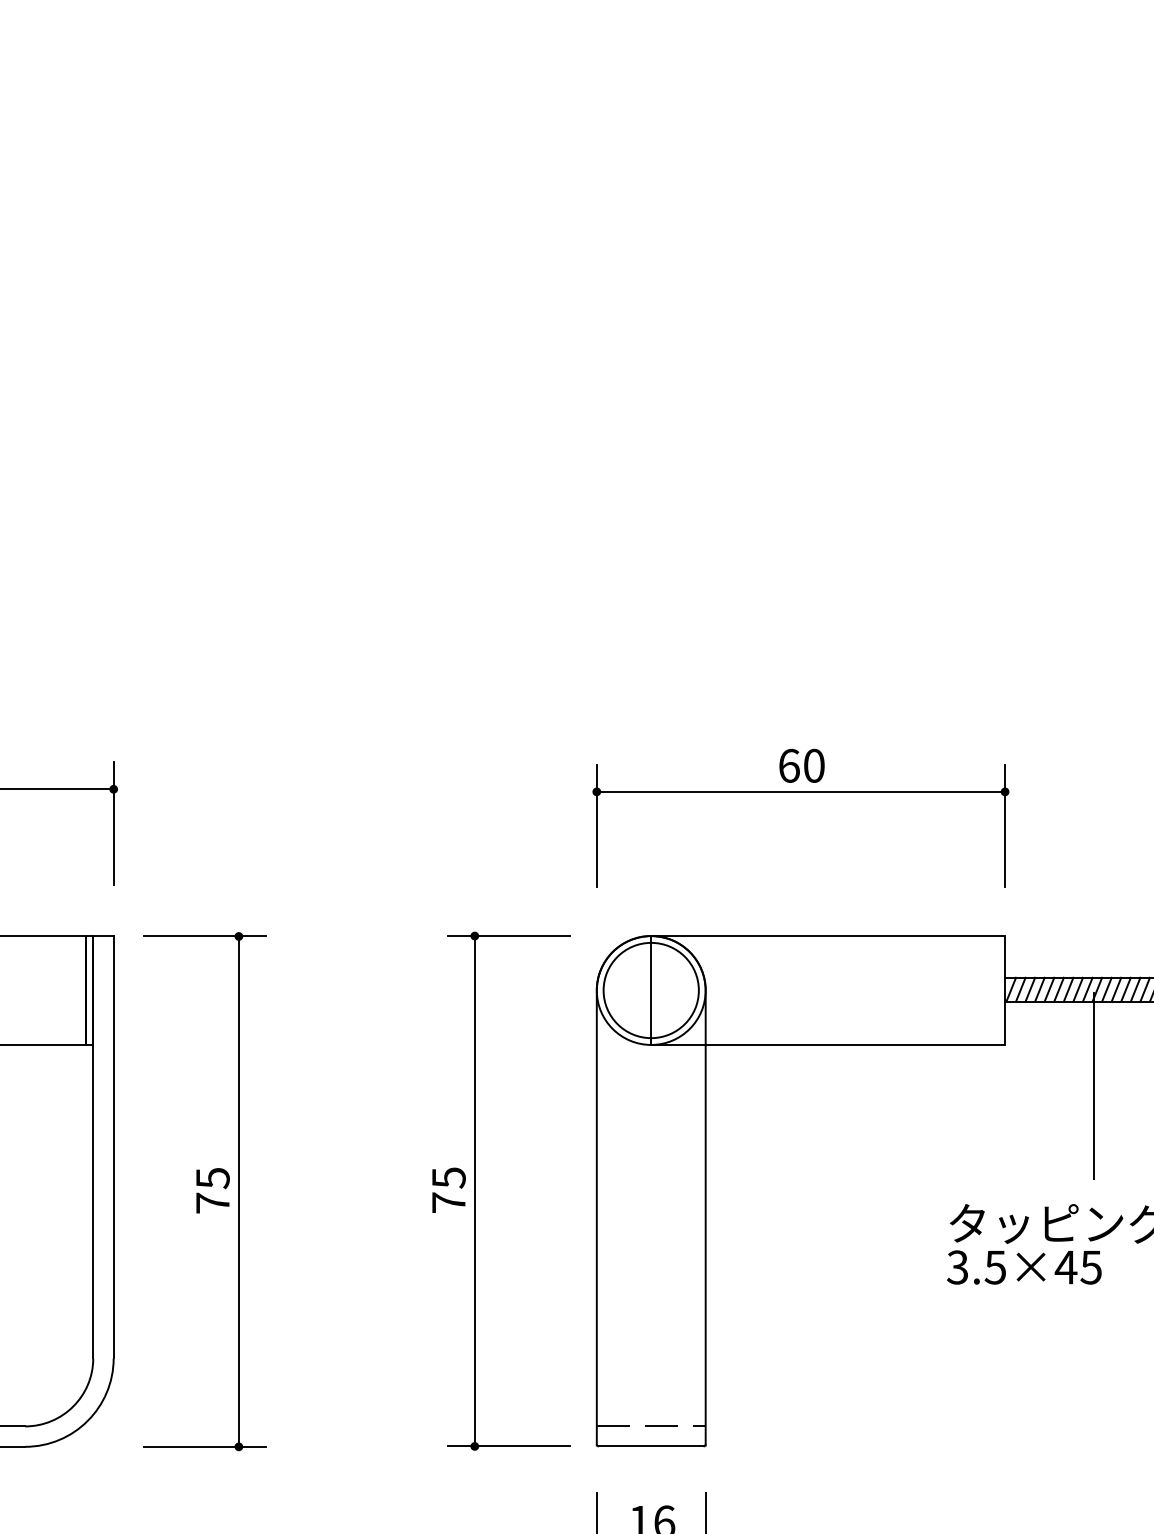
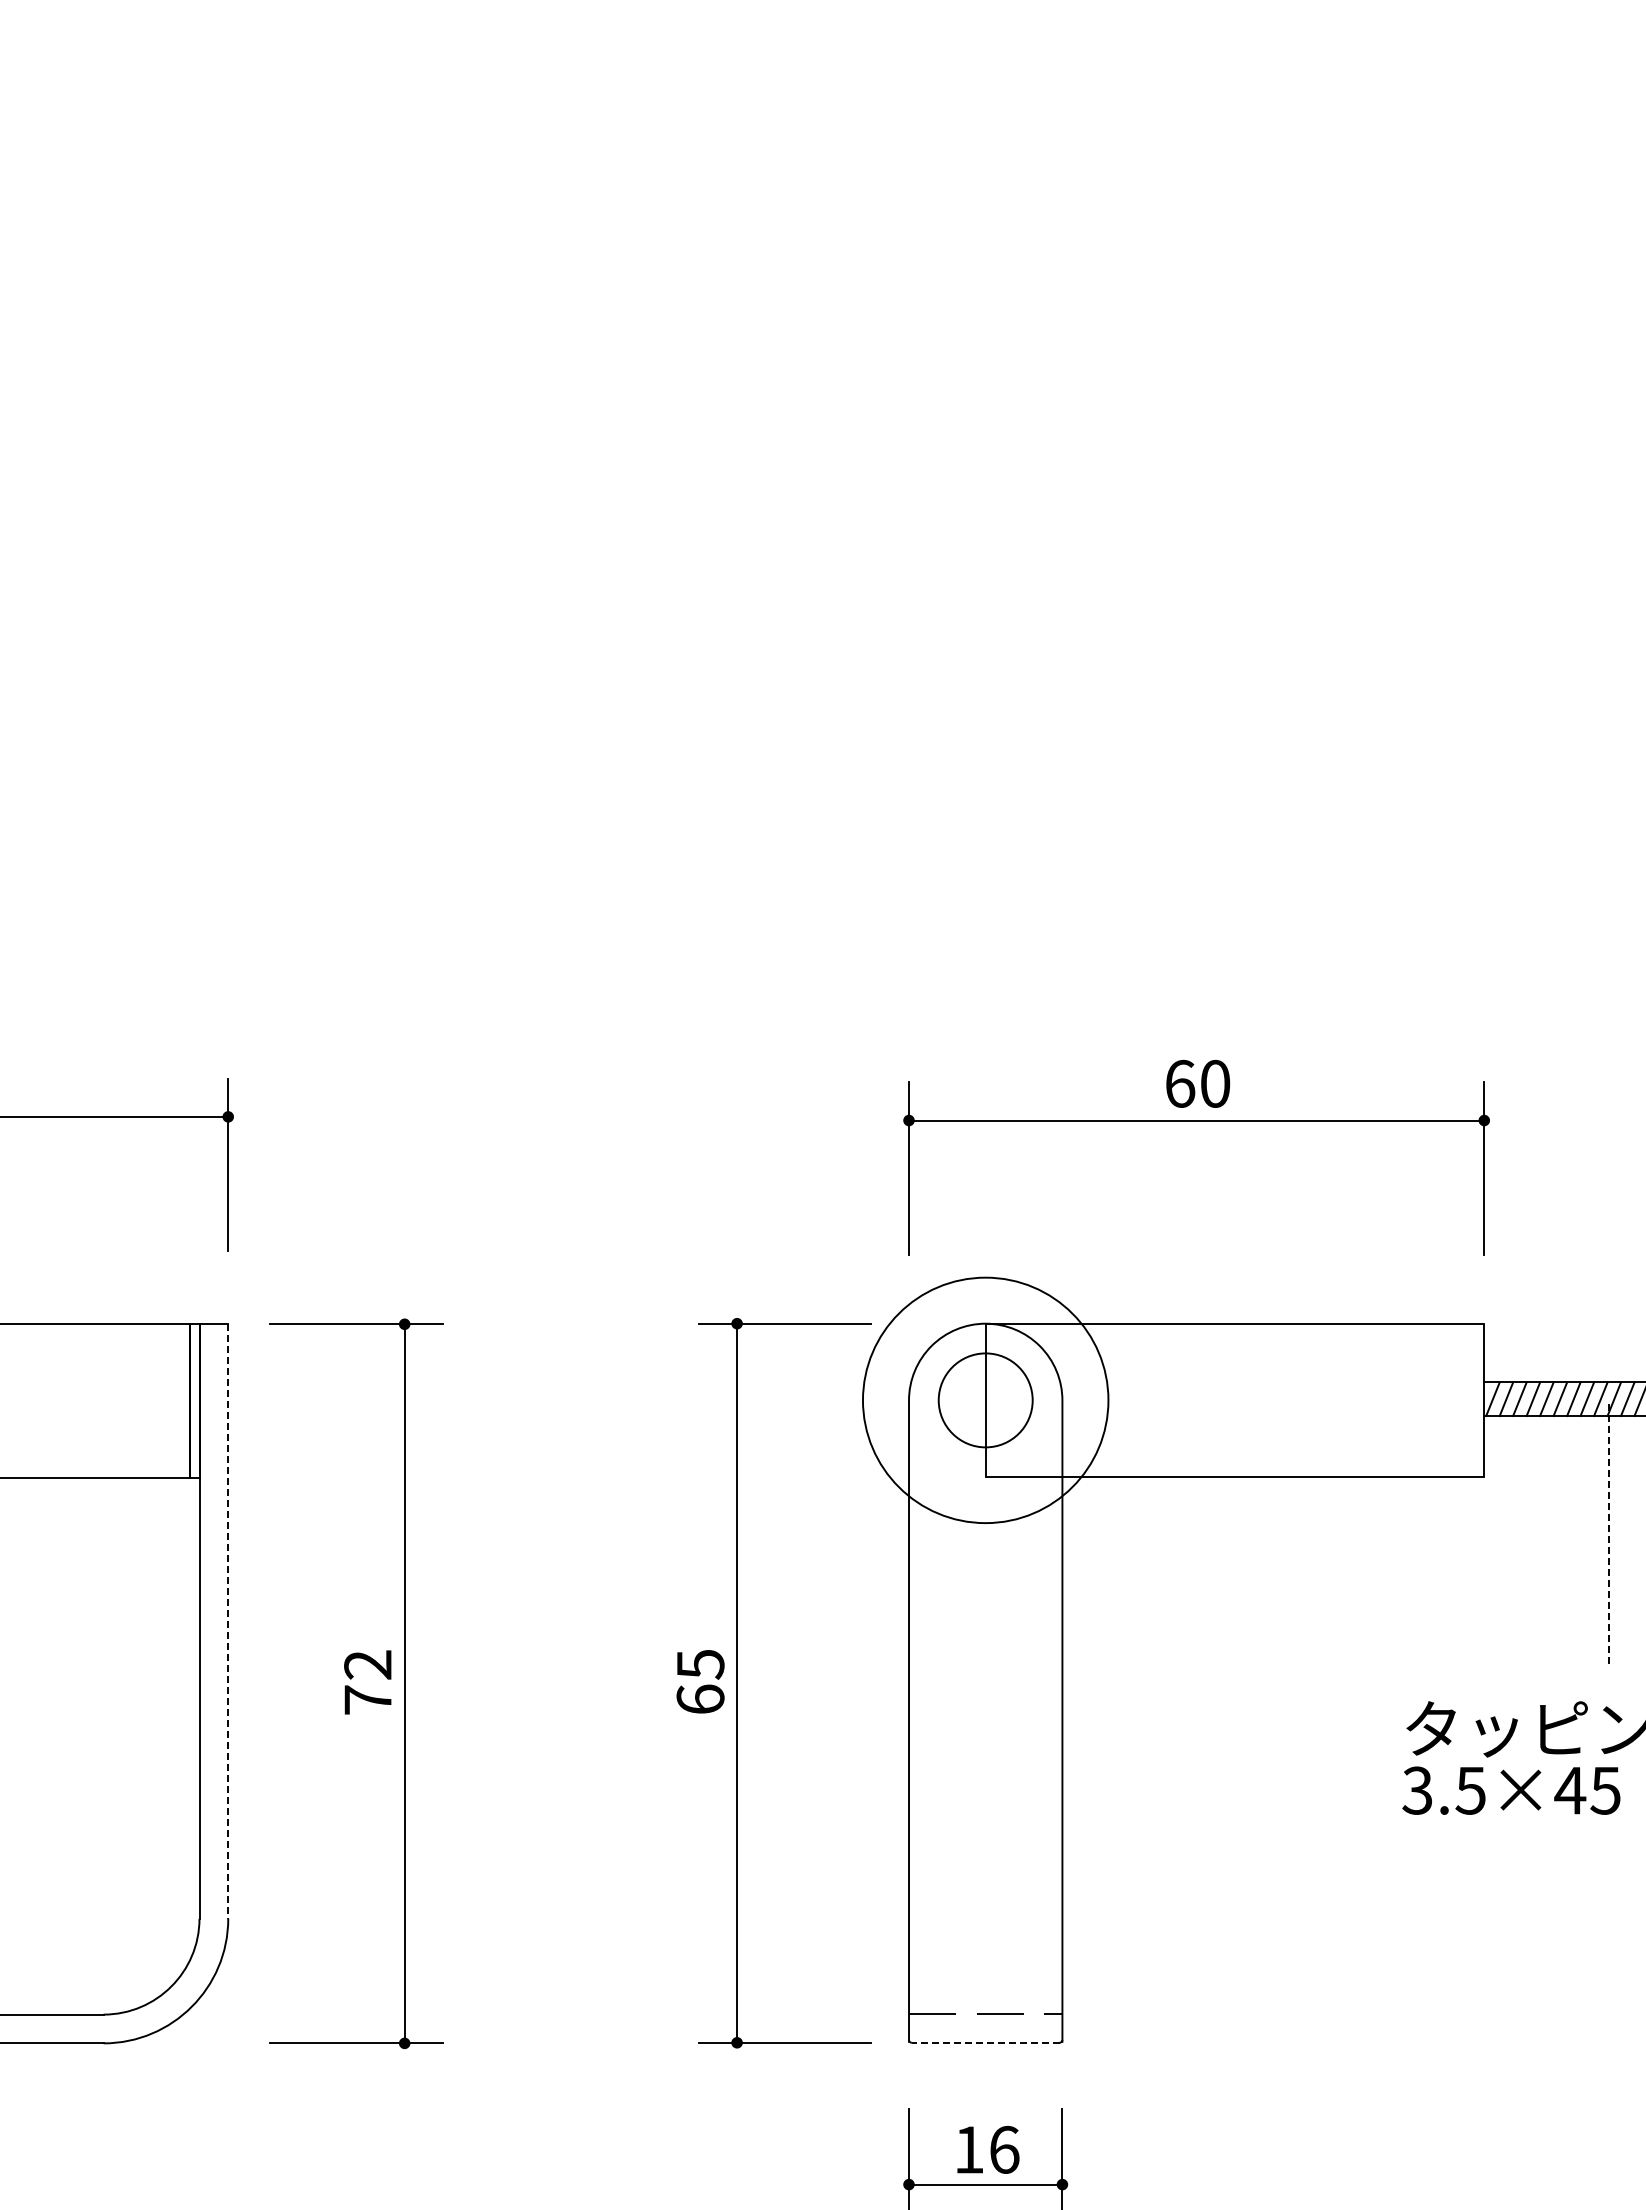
circle: (651, 990) -> (985, 1400), size x0.7
circle: (651, 990) -> (985, 1400), size x1.6
line: (1093, 1086) -> (1608, 1535), solid -> dashed
line: (113, 1148) -> (228, 1622), solid -> dashed
text: (213, 1178) -> (368, 1665), 75 -> 72
text: (448, 1202) -> (700, 1698), 75 -> 65
line: (651, 1446) -> (985, 2042), solid -> dashed

